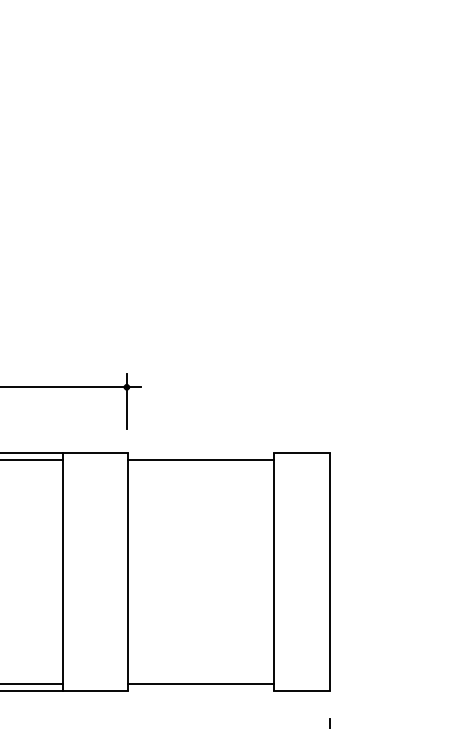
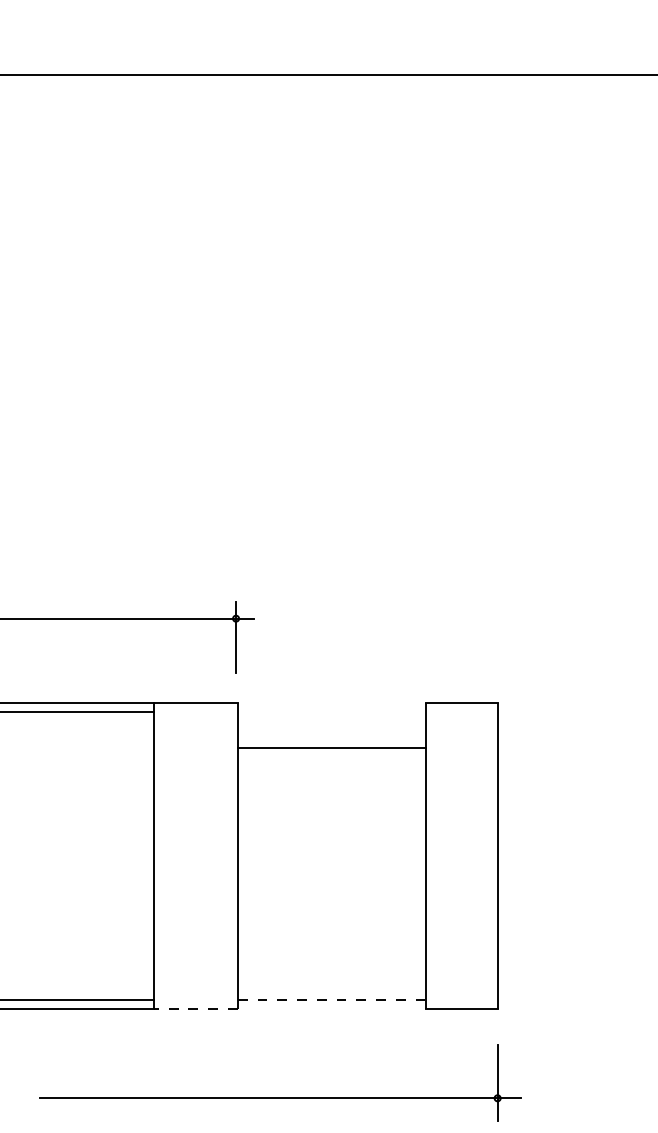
line: (201, 459) -> (331, 747), moved
line: (201, 683) -> (331, 999), solid -> dashed
line: (95, 690) -> (195, 1008), solid -> dashed

